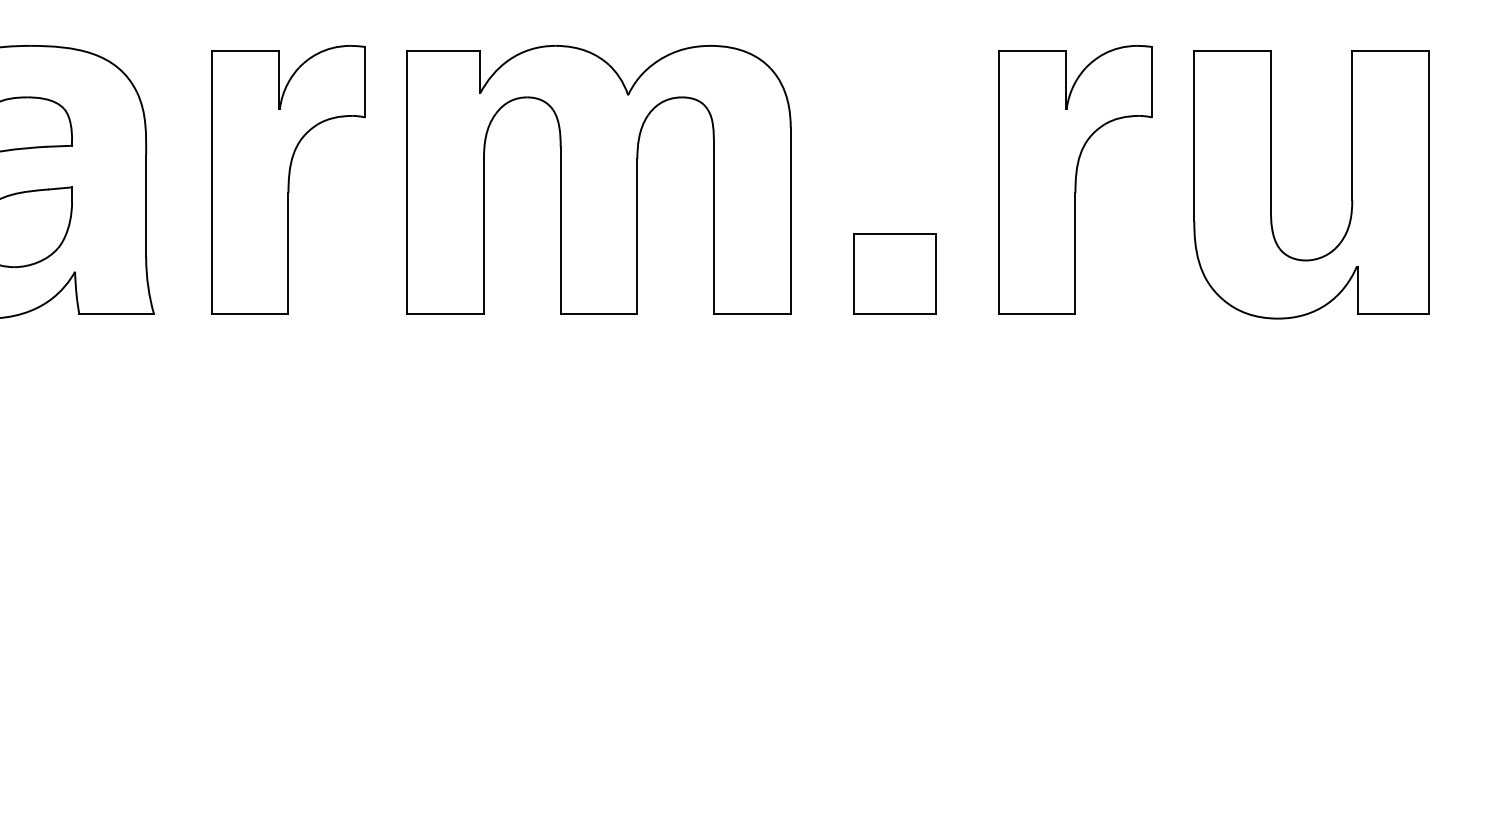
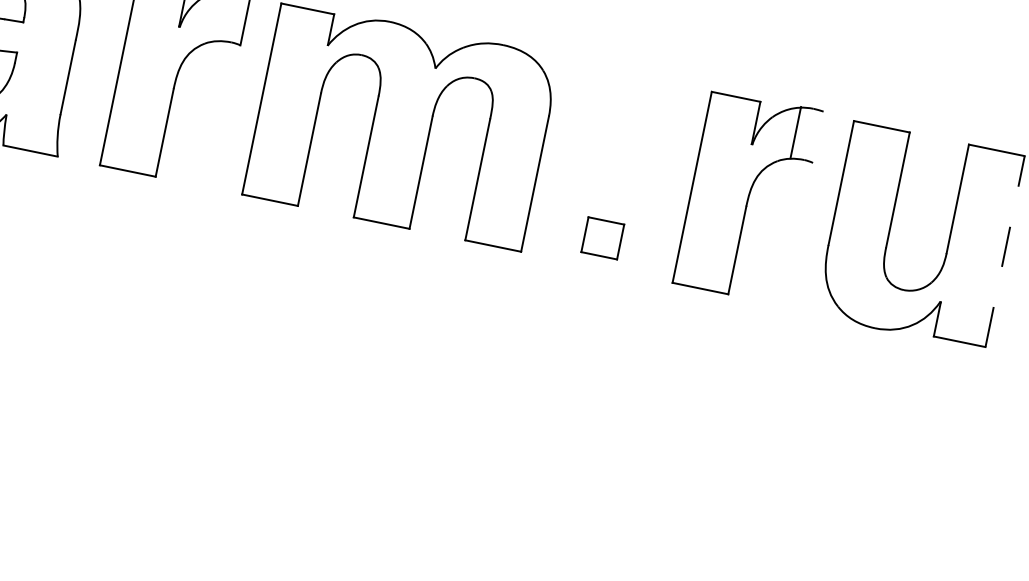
line: (1151, 81) -> (795, 132), moved
line: (1428, 181) -> (1004, 250), solid -> dashed
part: (894, 273) -> (602, 238), size x0.6

